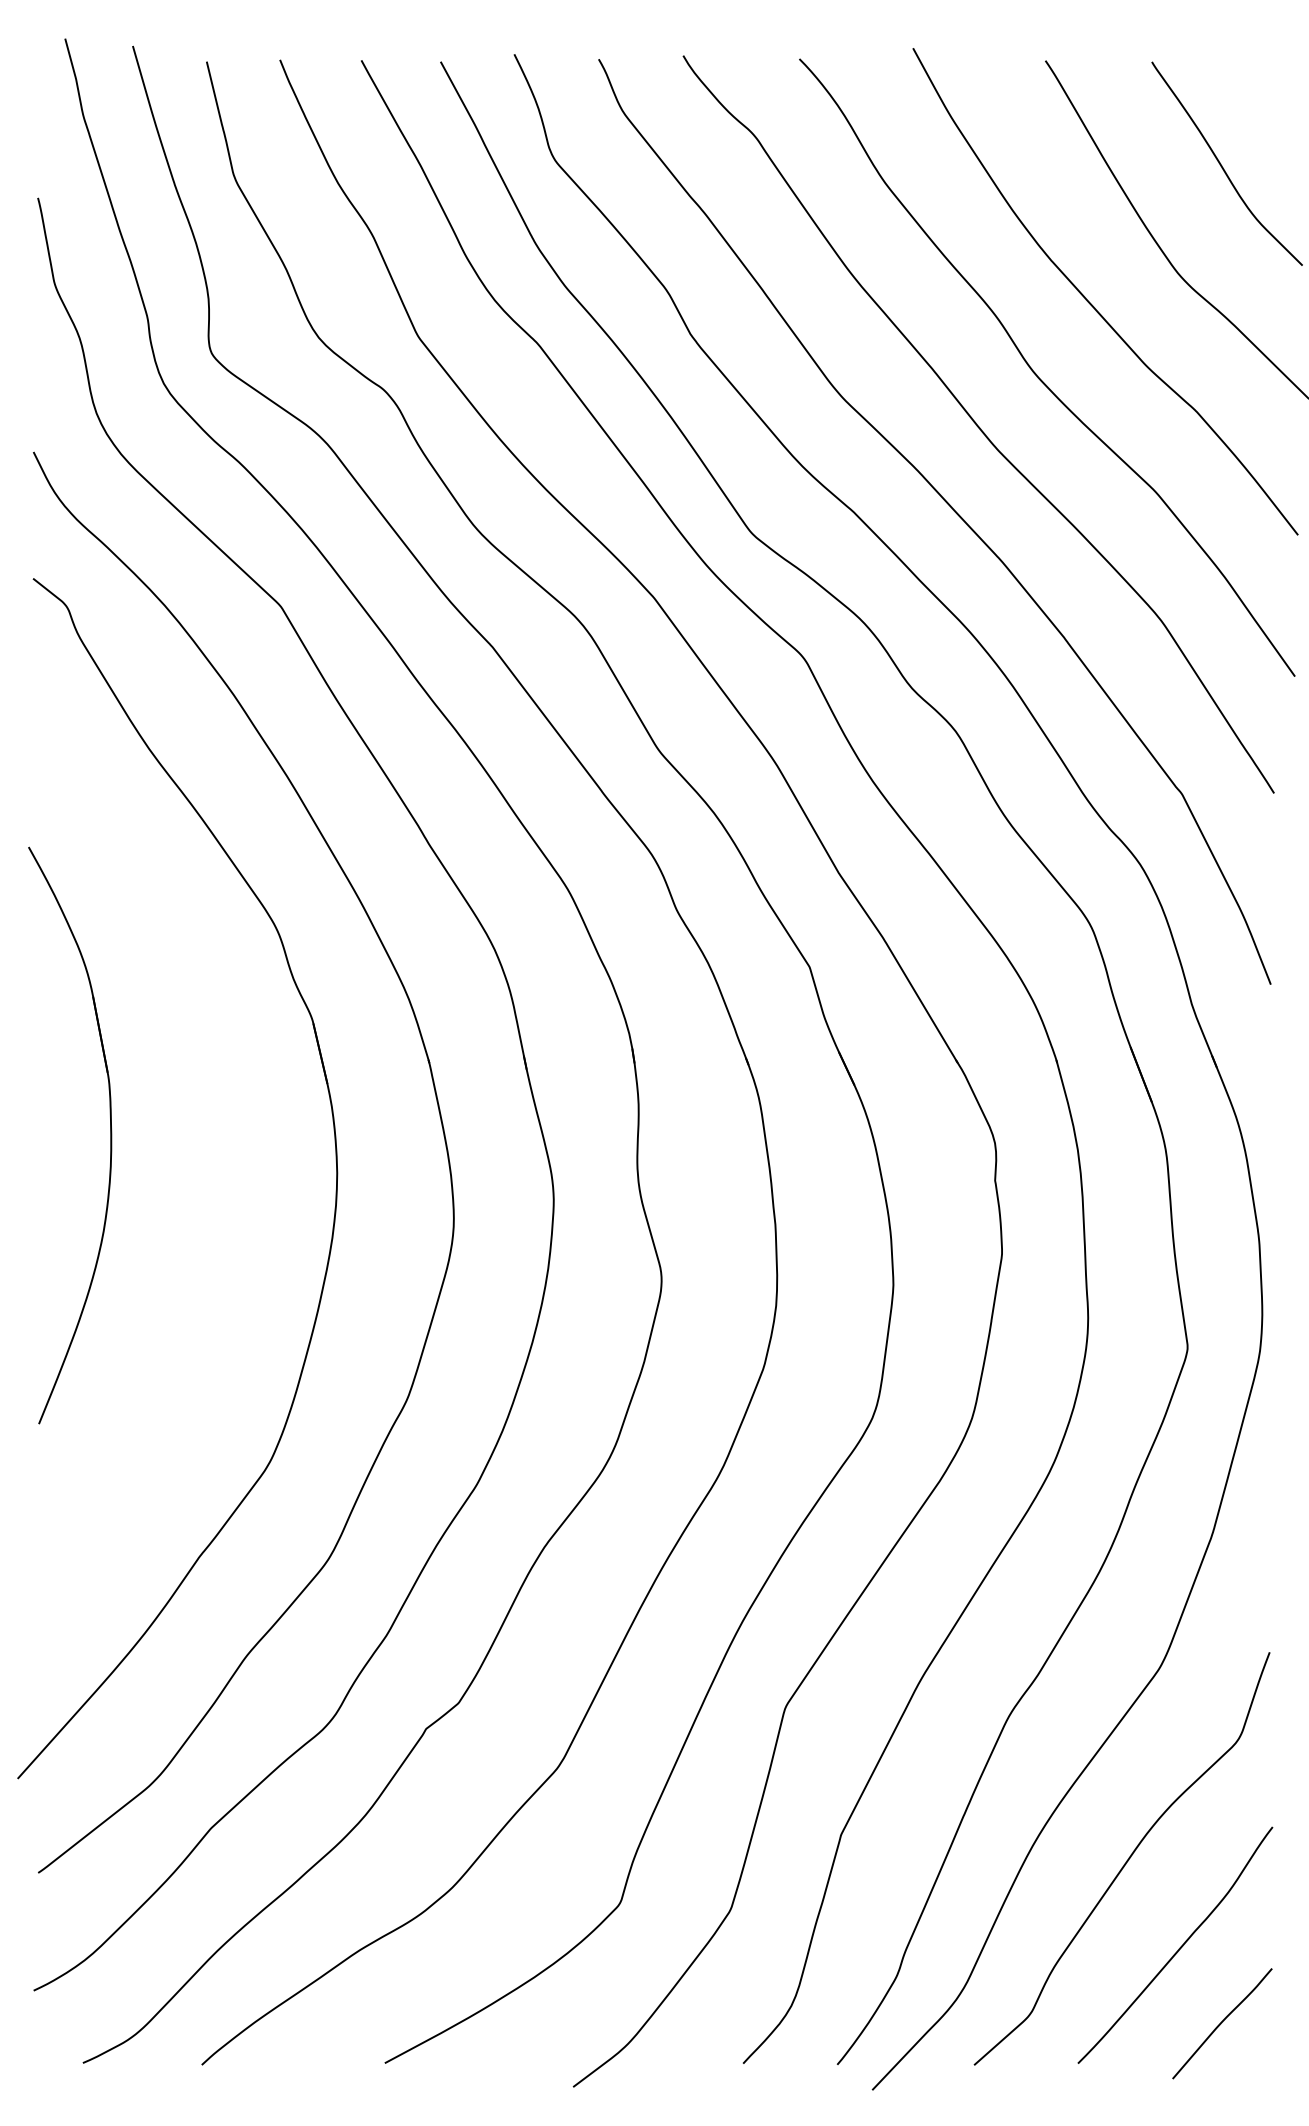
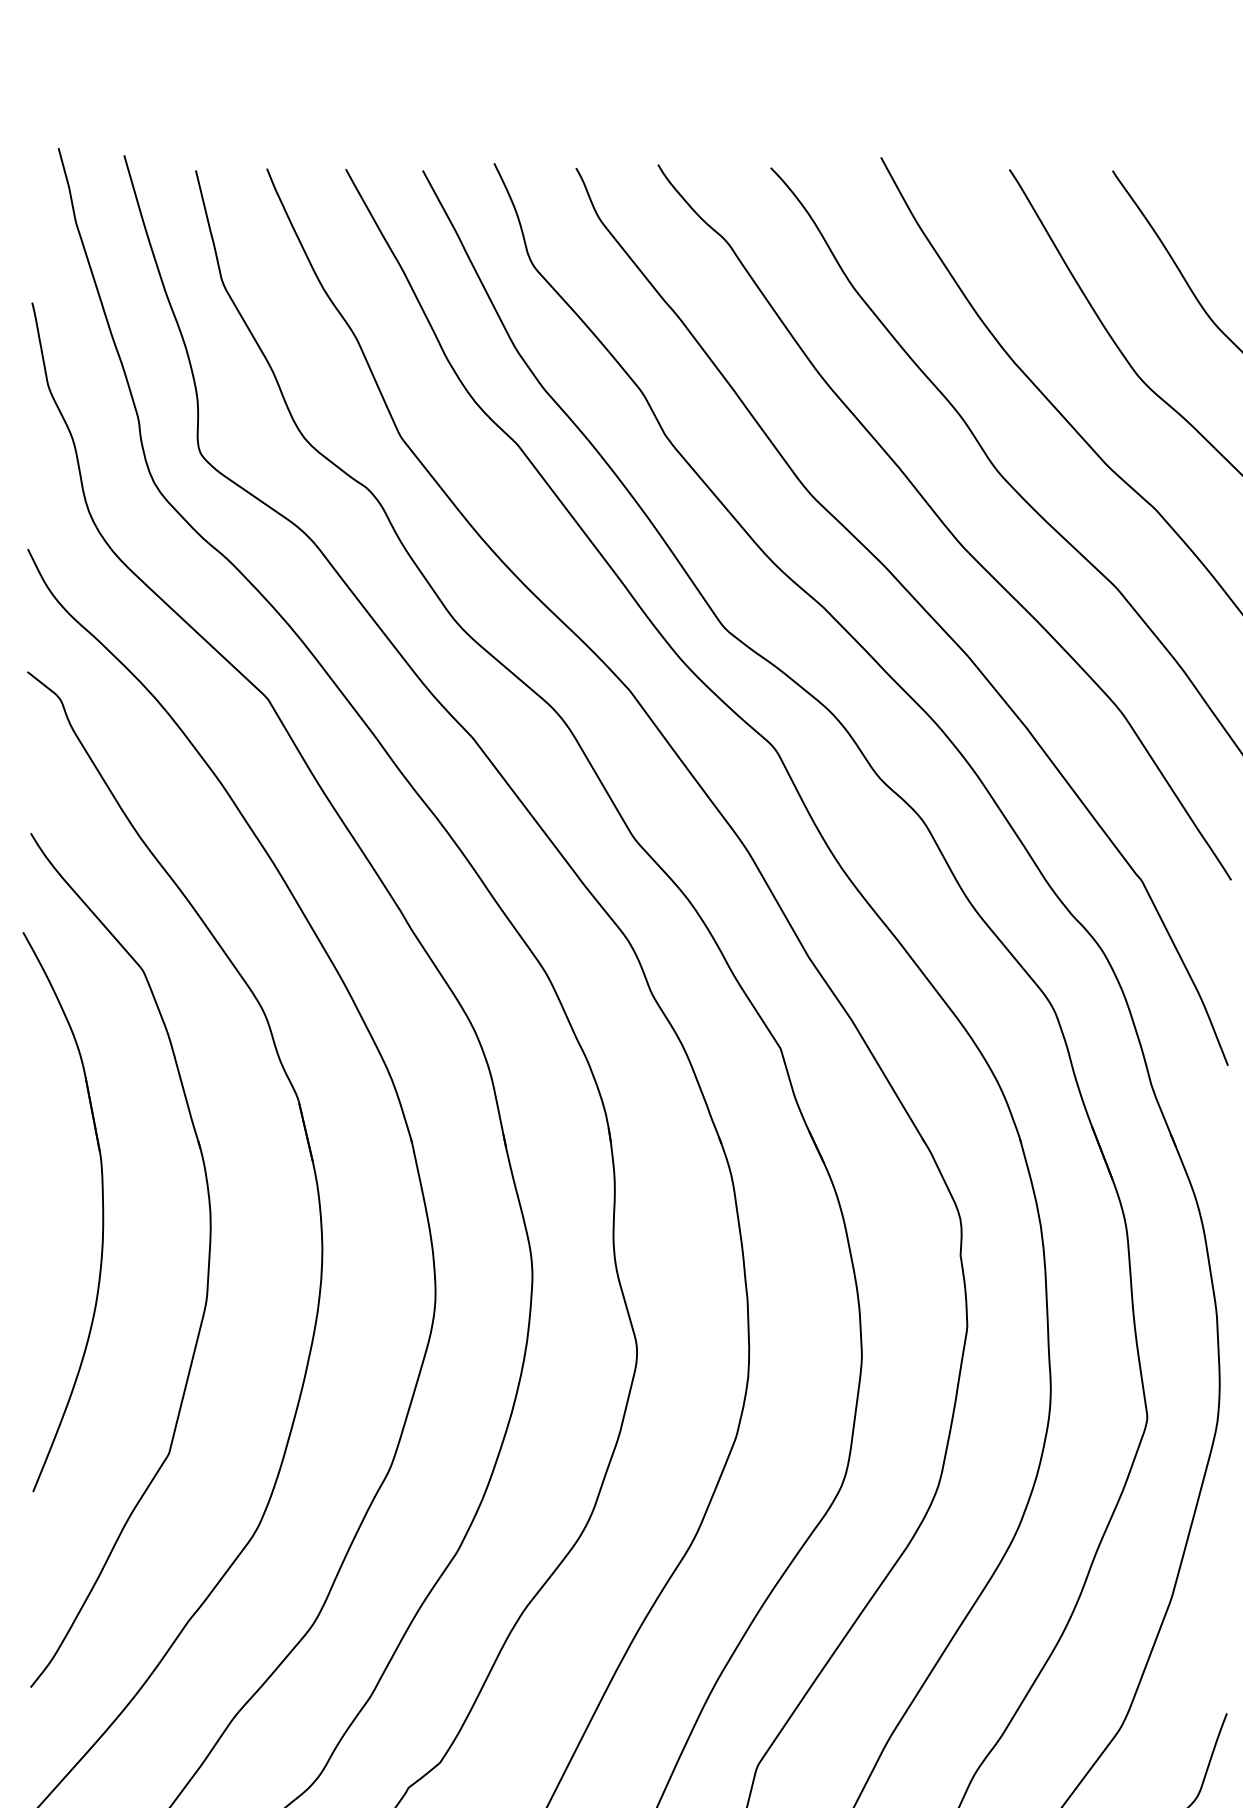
part: (219, 1184) -> (208, 1259), added

